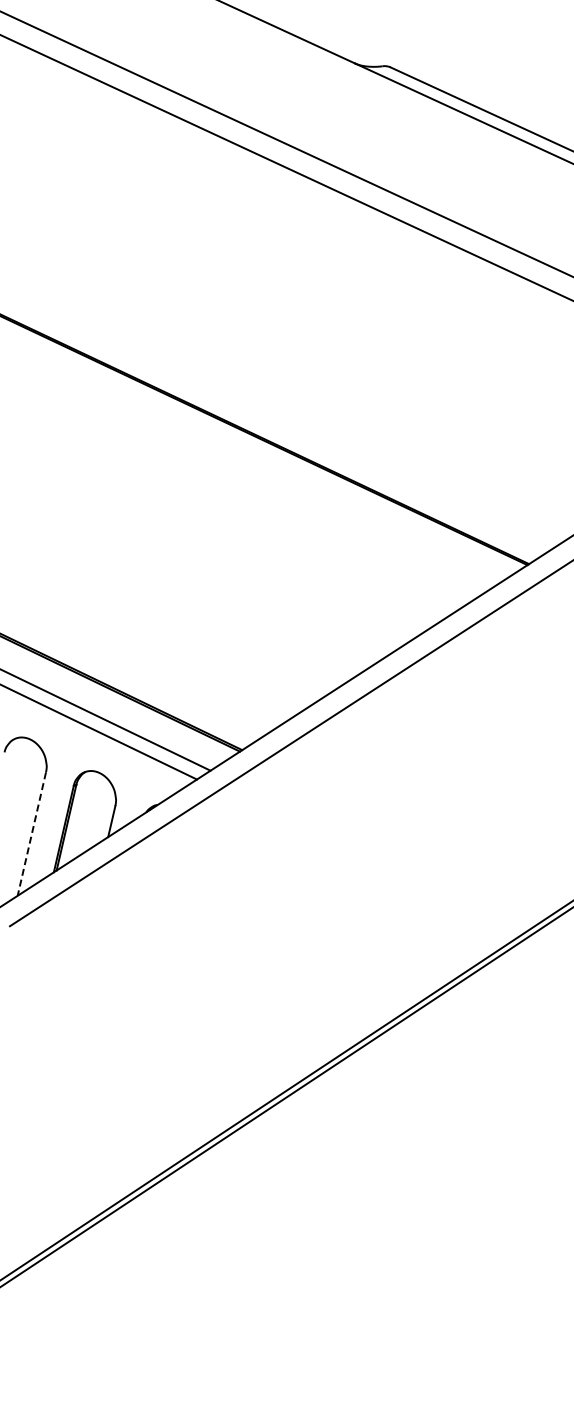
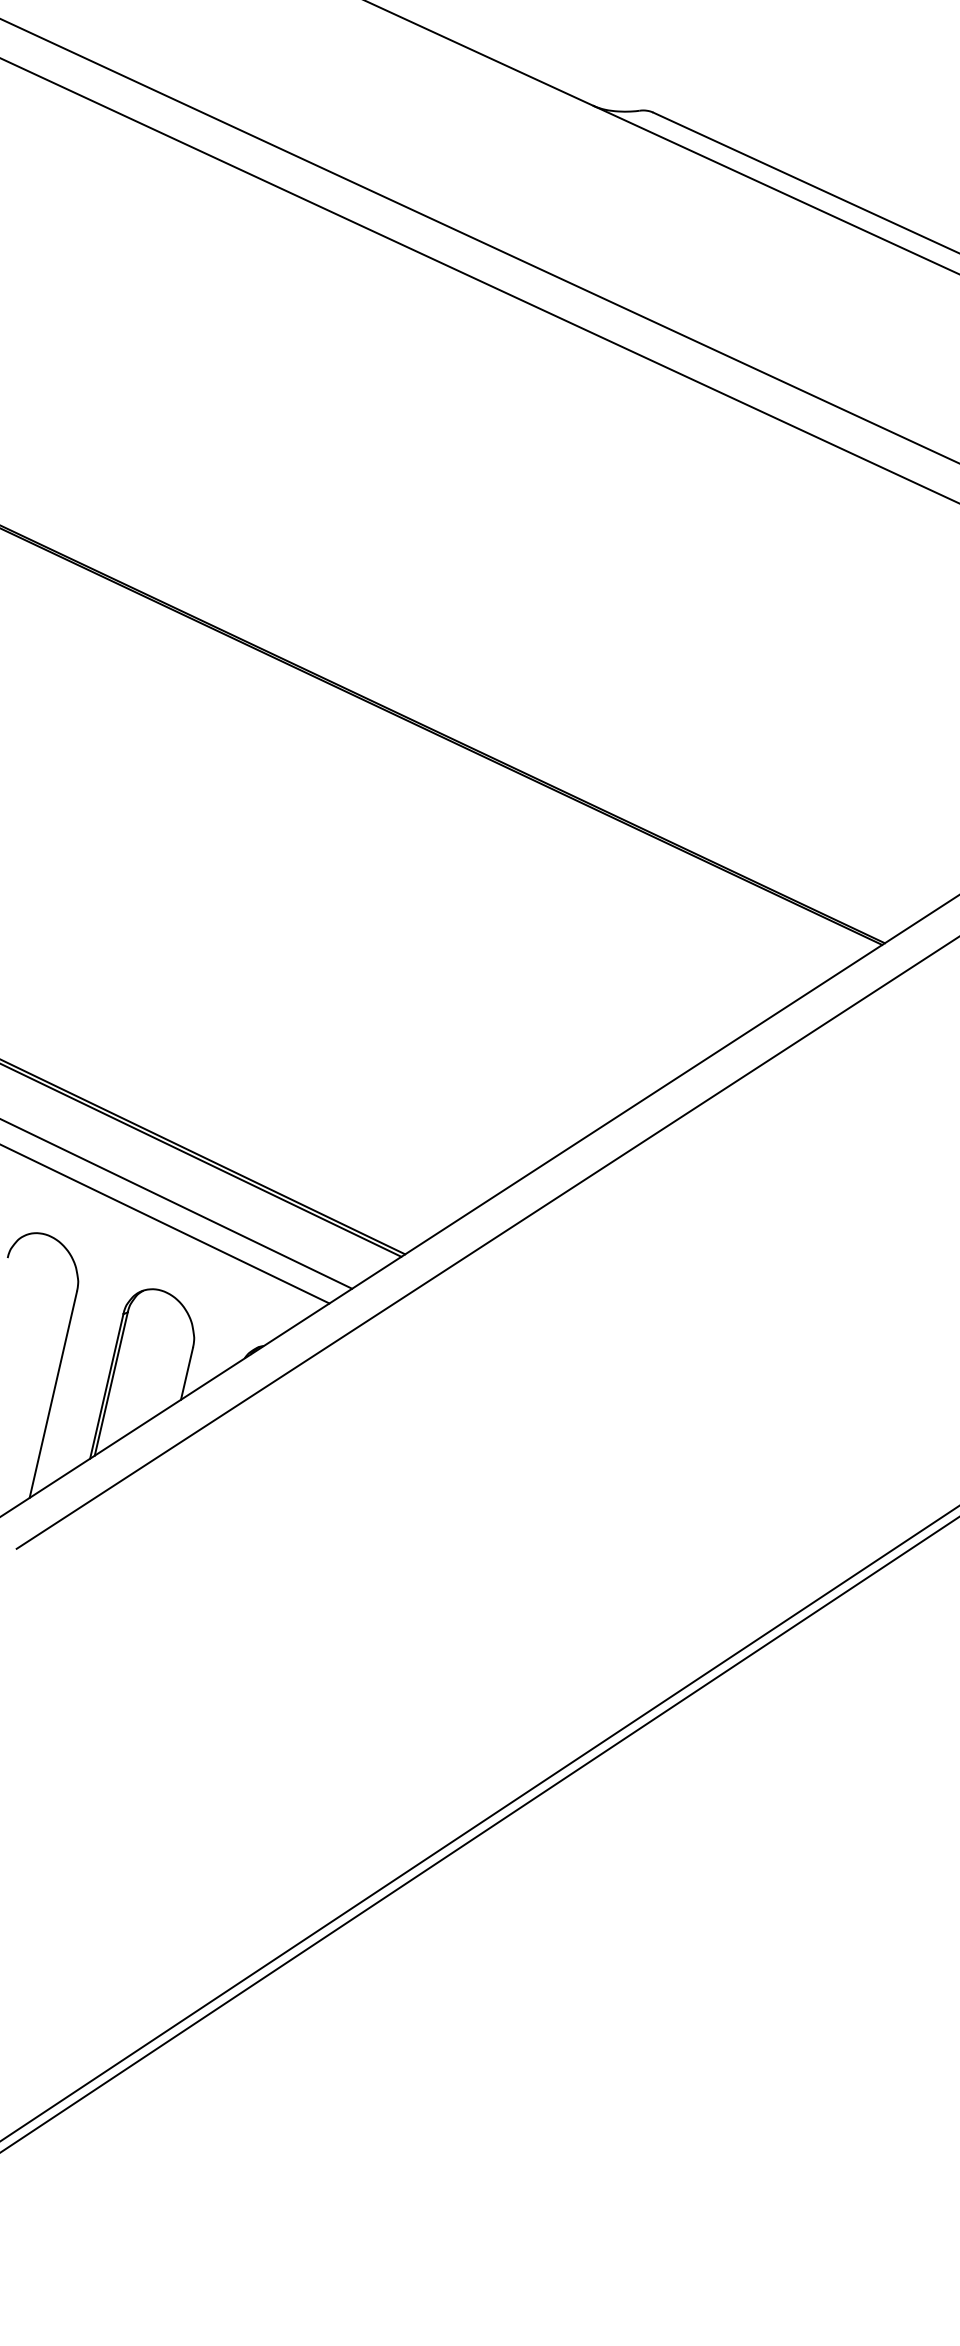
line: (31, 834) -> (52, 1395), dashed -> solid

